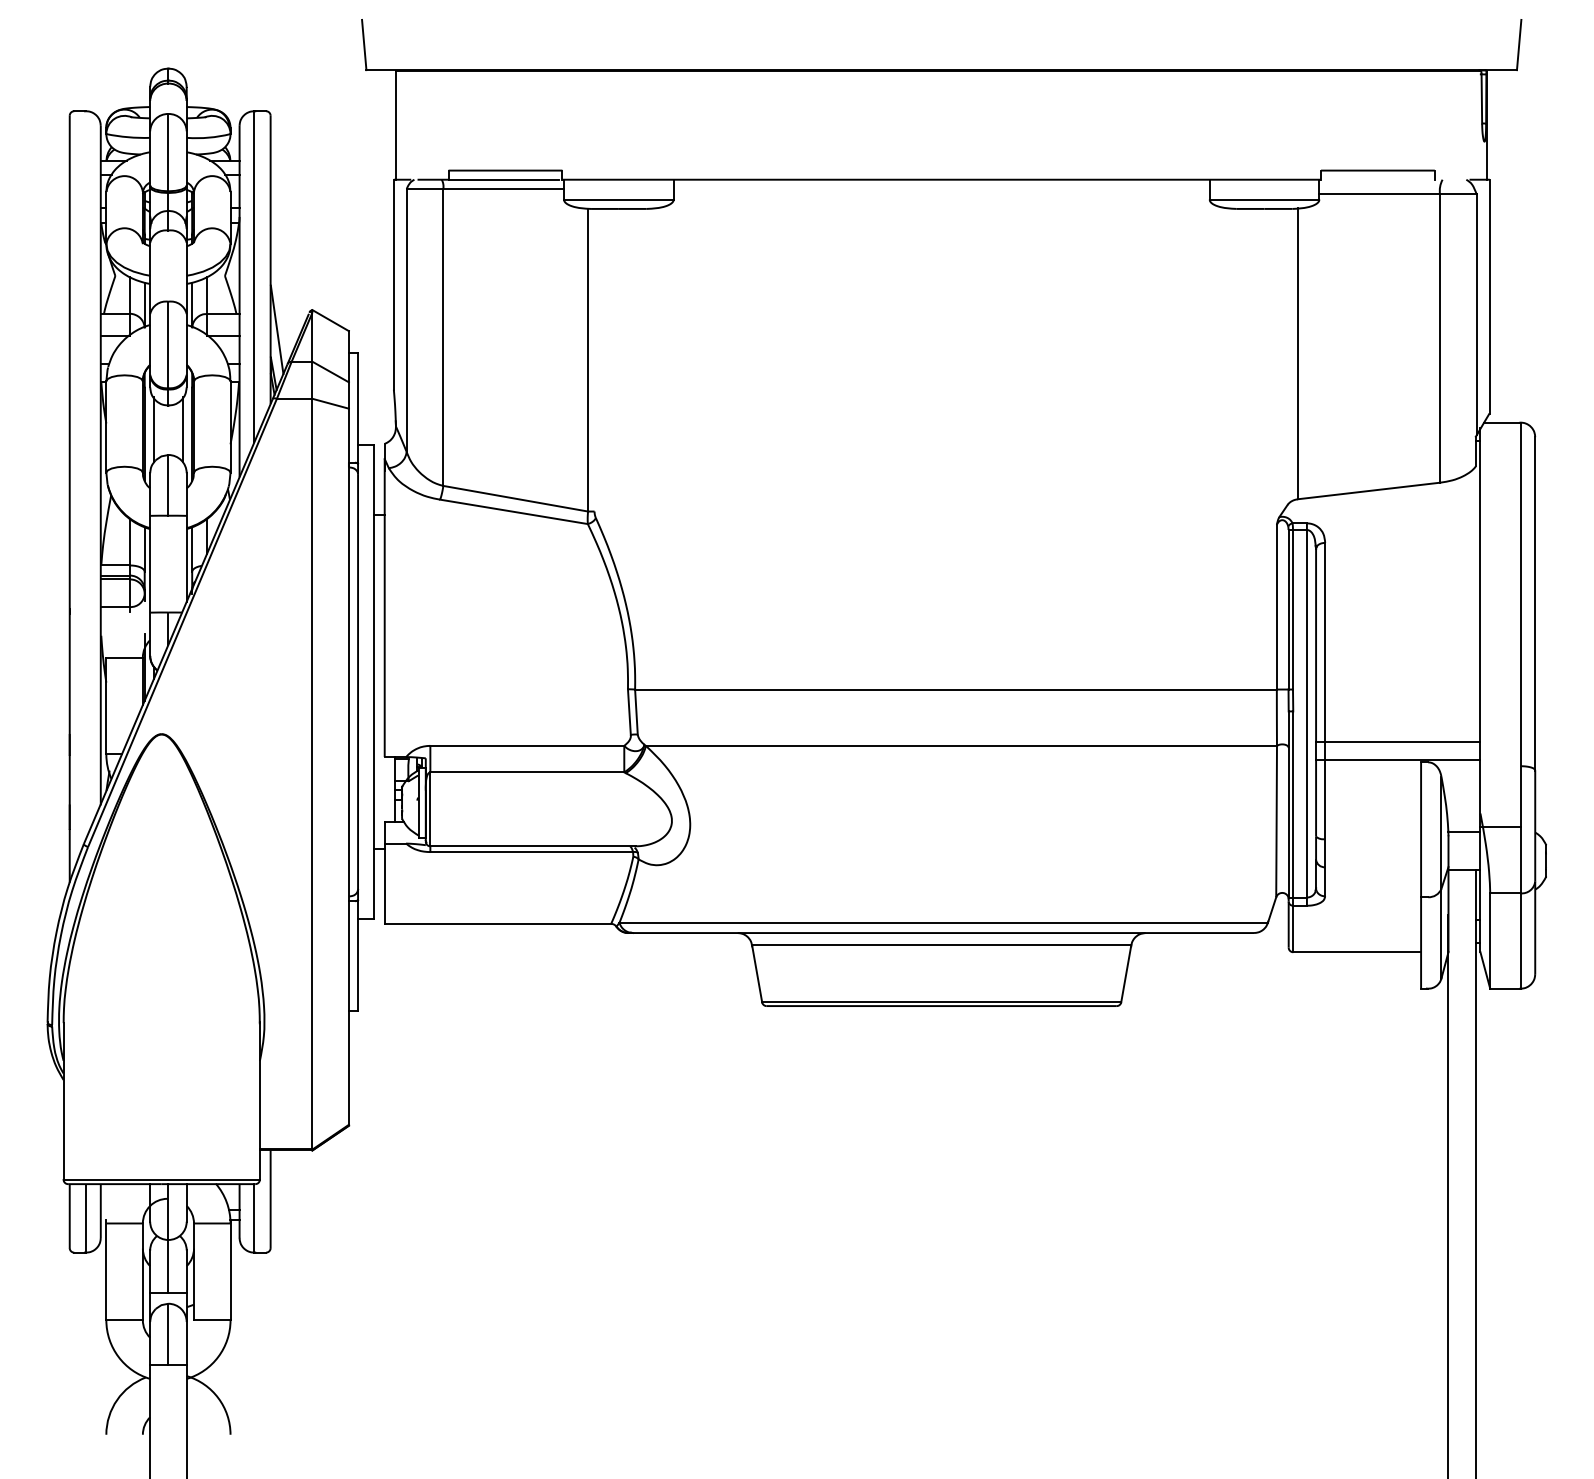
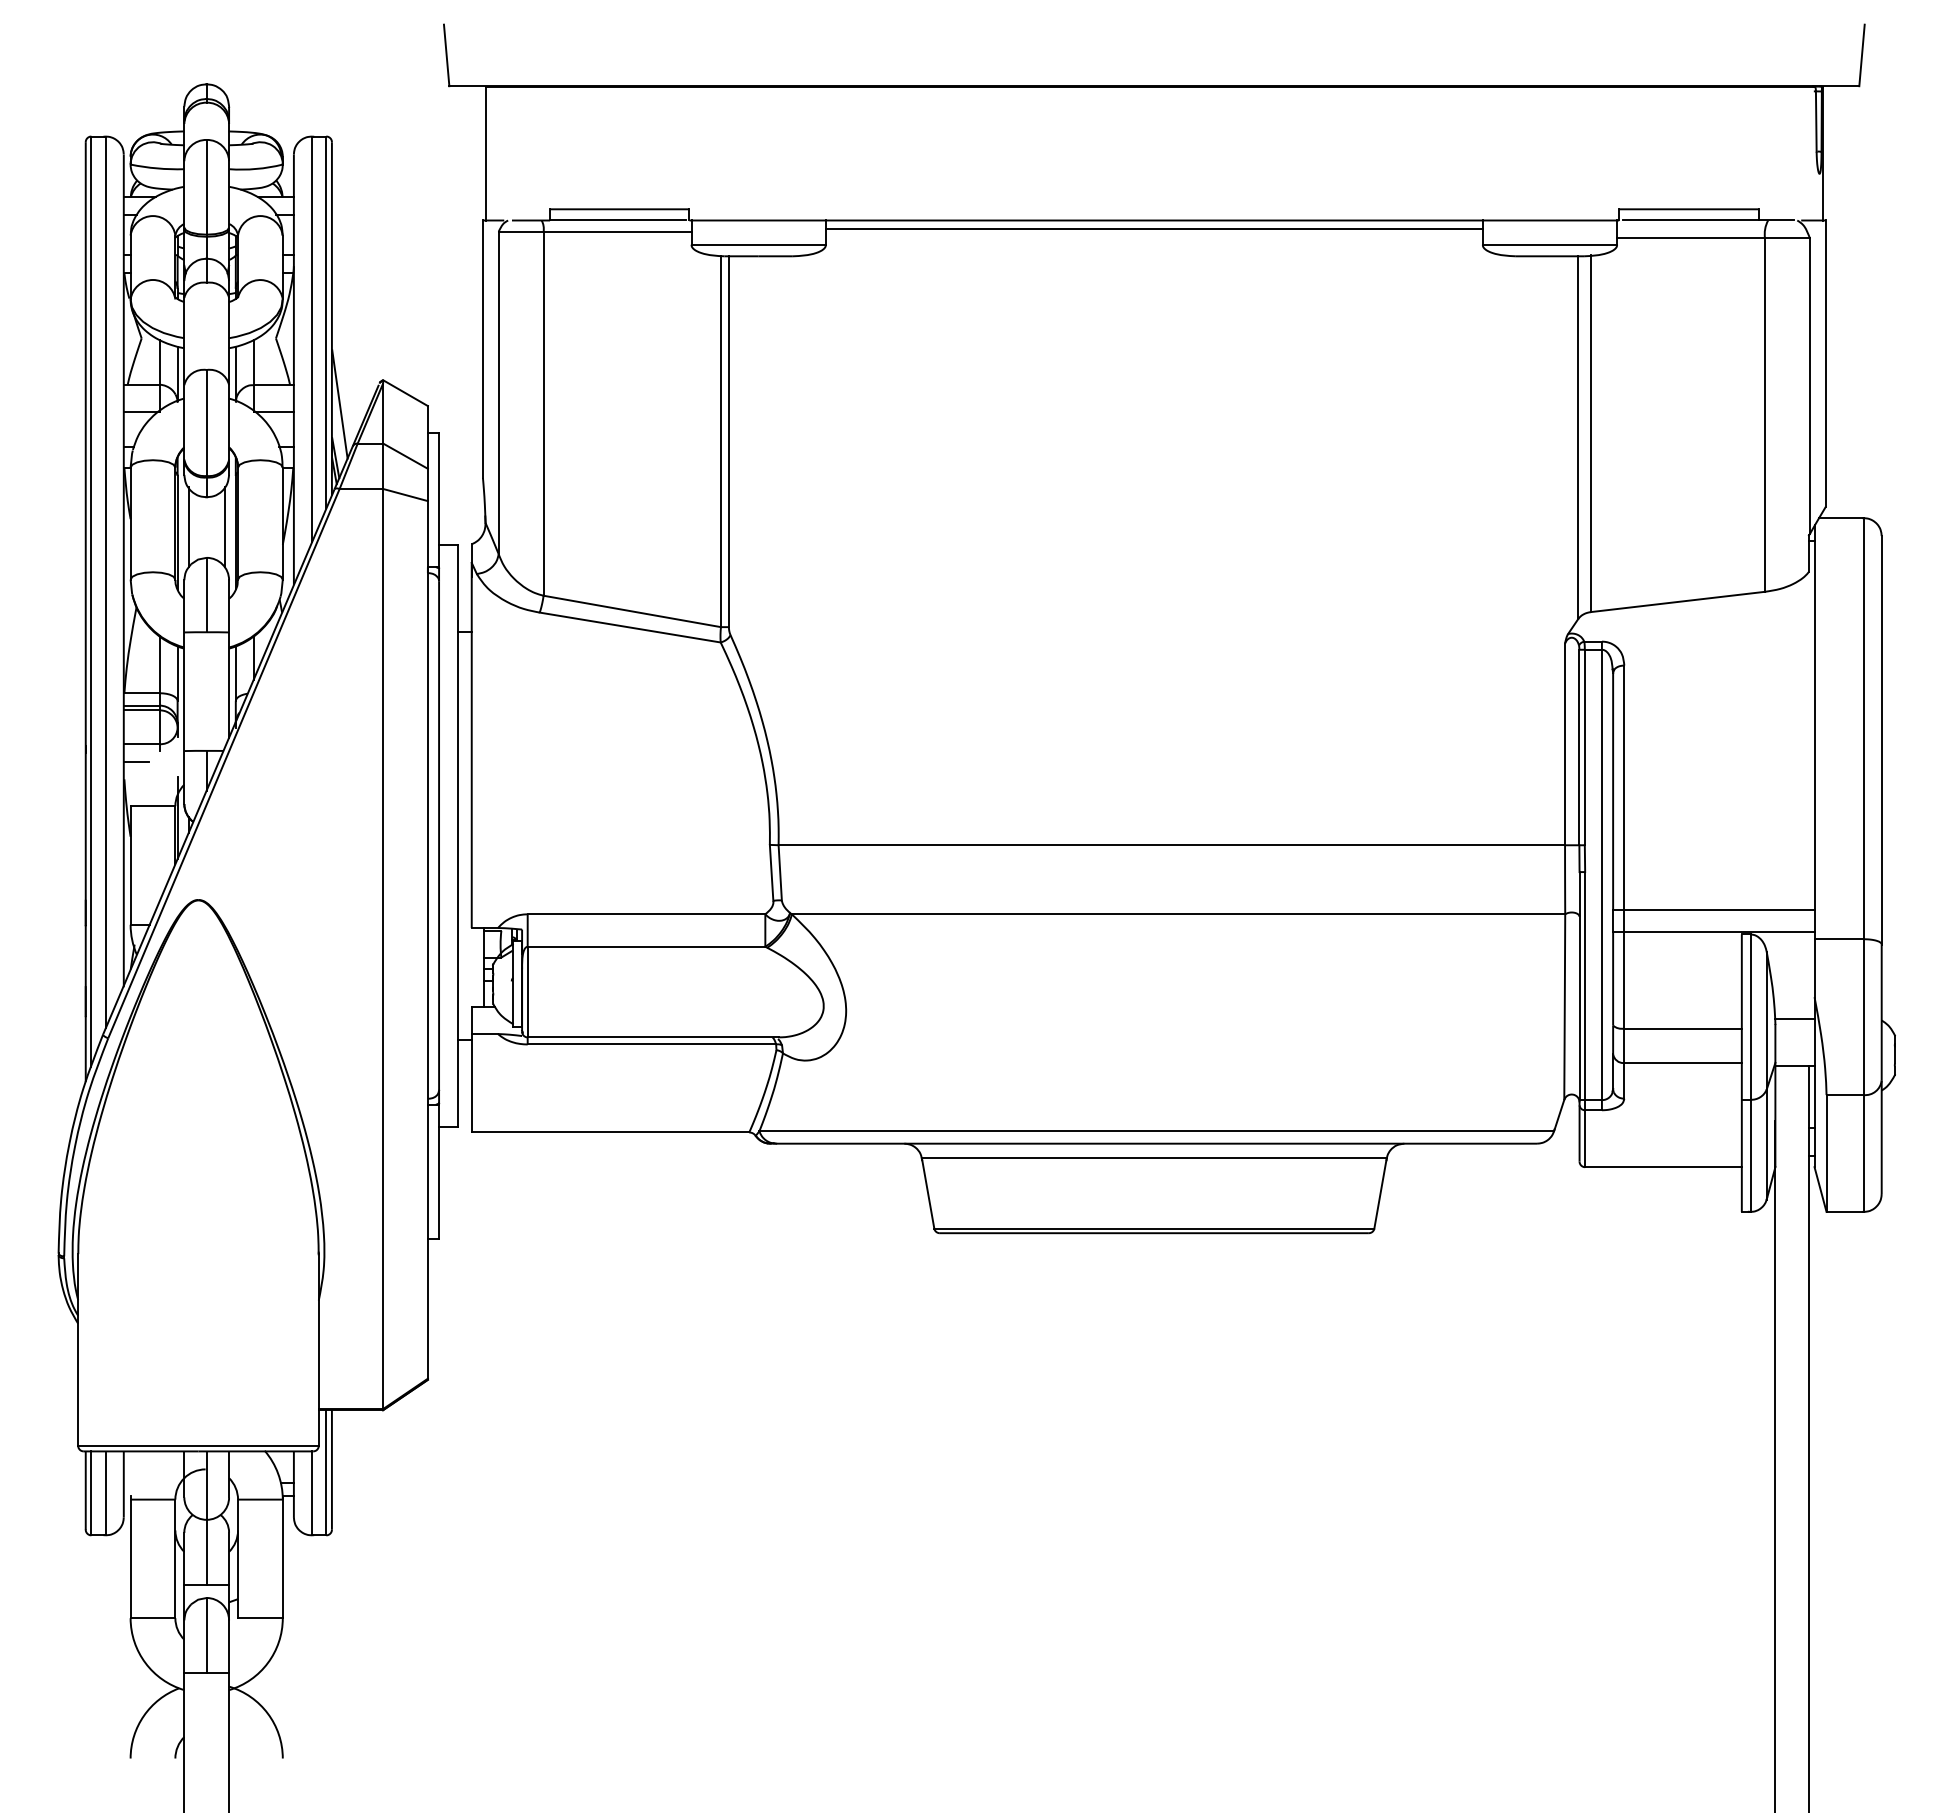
line: (1393, 179) -> (1708, 220), added
line: (941, 187) -> (1153, 229), added
line: (266, 262) -> (326, 322), added
line: (1287, 356) -> (1578, 437), added
line: (594, 360) -> (728, 441), added
line: (85, 475) -> (105, 582), added
line: (74, 490) -> (91, 601), added
line: (111, 621) -> (136, 761), added
line: (1499, 827) -> (1838, 939), moved
line: (1372, 839) -> (1682, 1028), added
line: (1372, 867) -> (1682, 1063), added
line: (1428, 874) -> (1750, 1072), added
line: (266, 1201) -> (326, 1472), added
line: (74, 1217) -> (91, 1492), added

